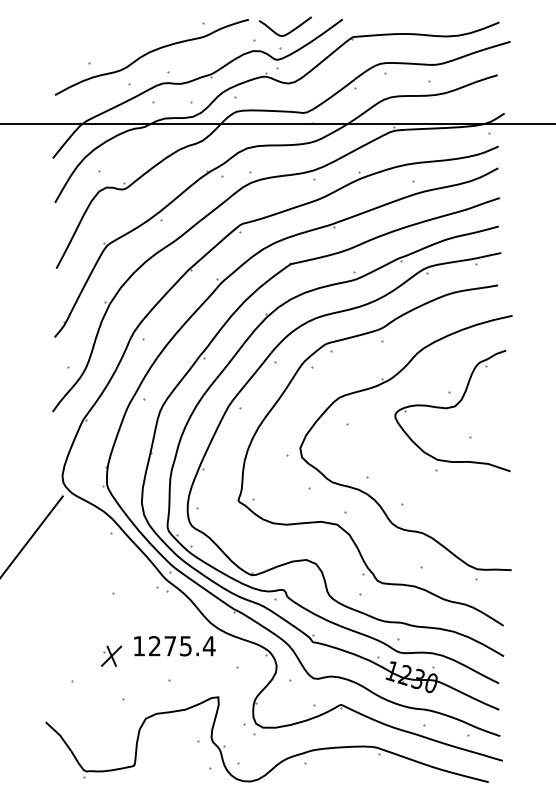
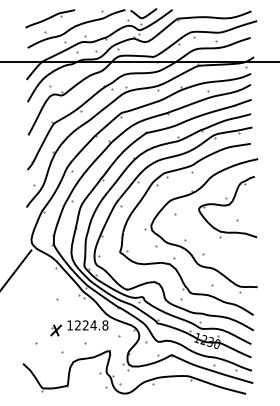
part: (100, 36) -> (50, 18), added
text: (189, 646) -> (95, 325), 1275.4 -> 1224.8

